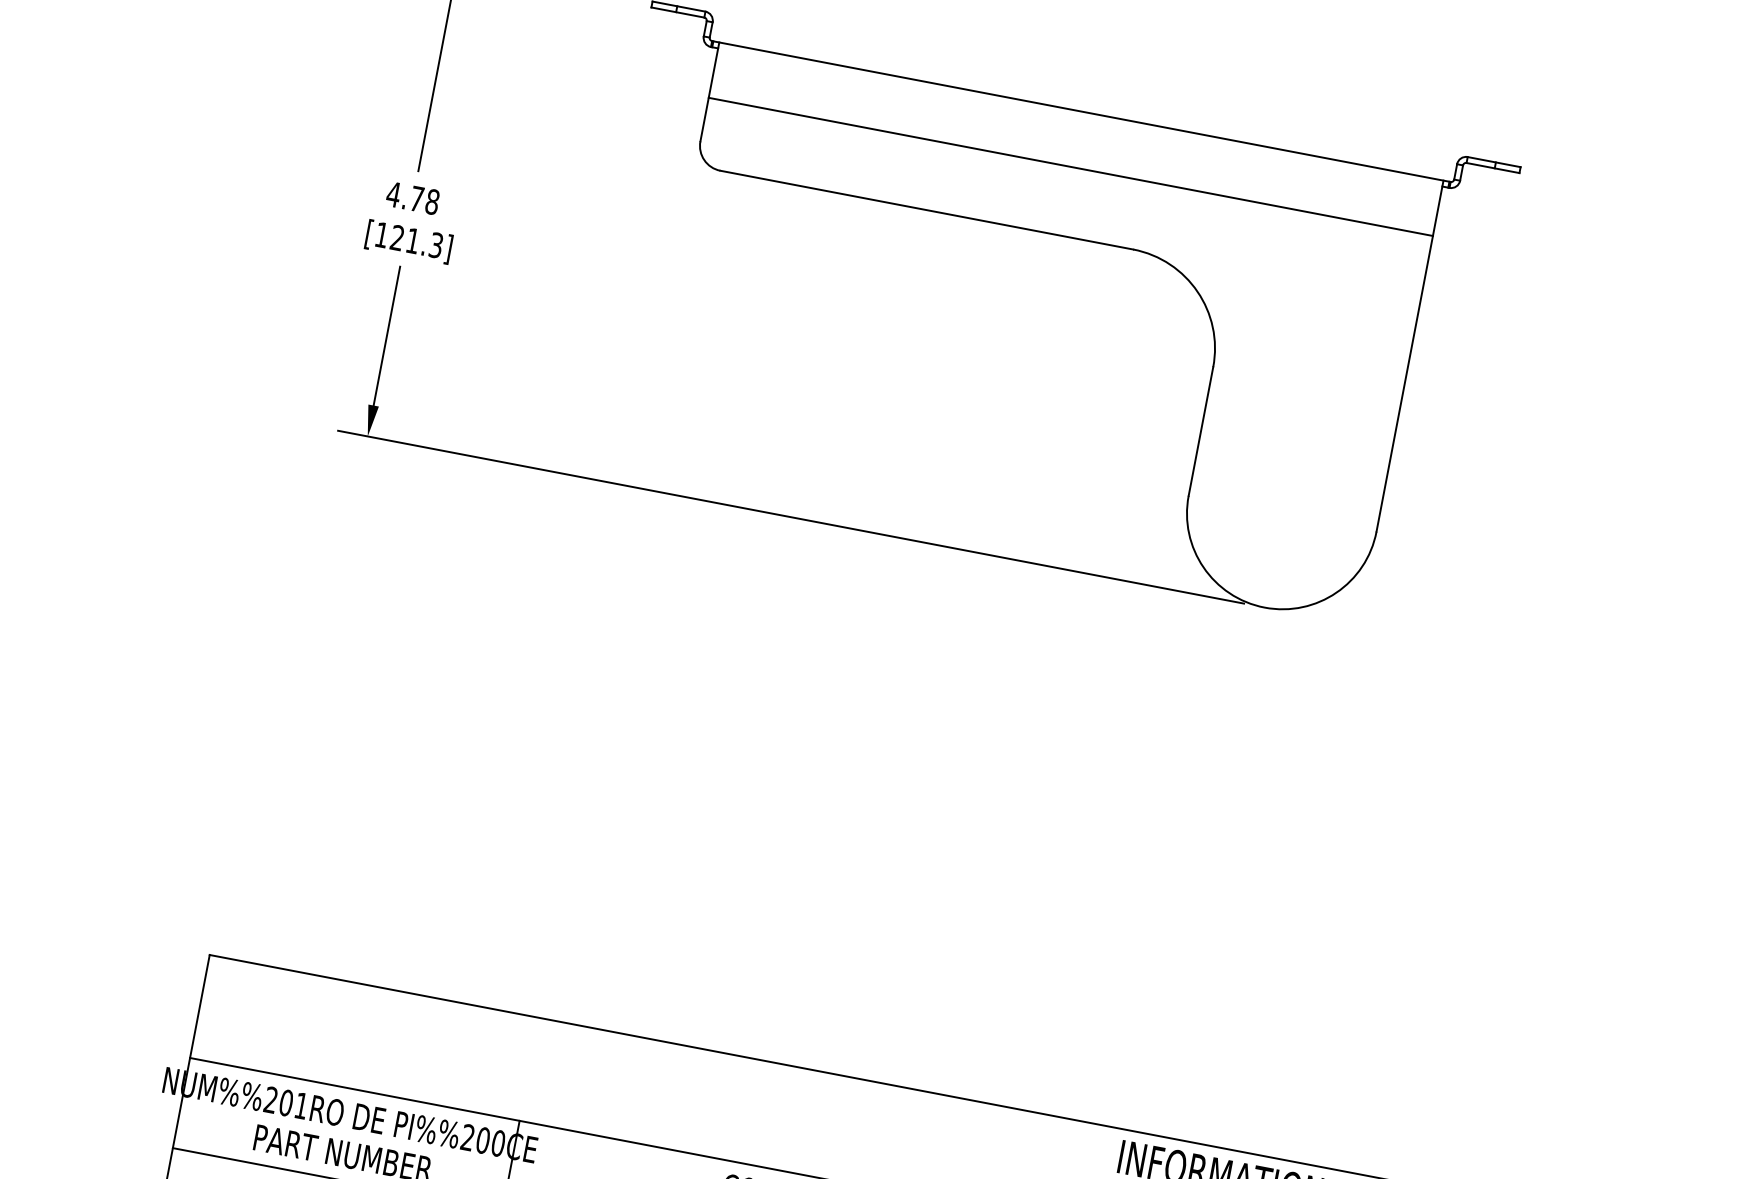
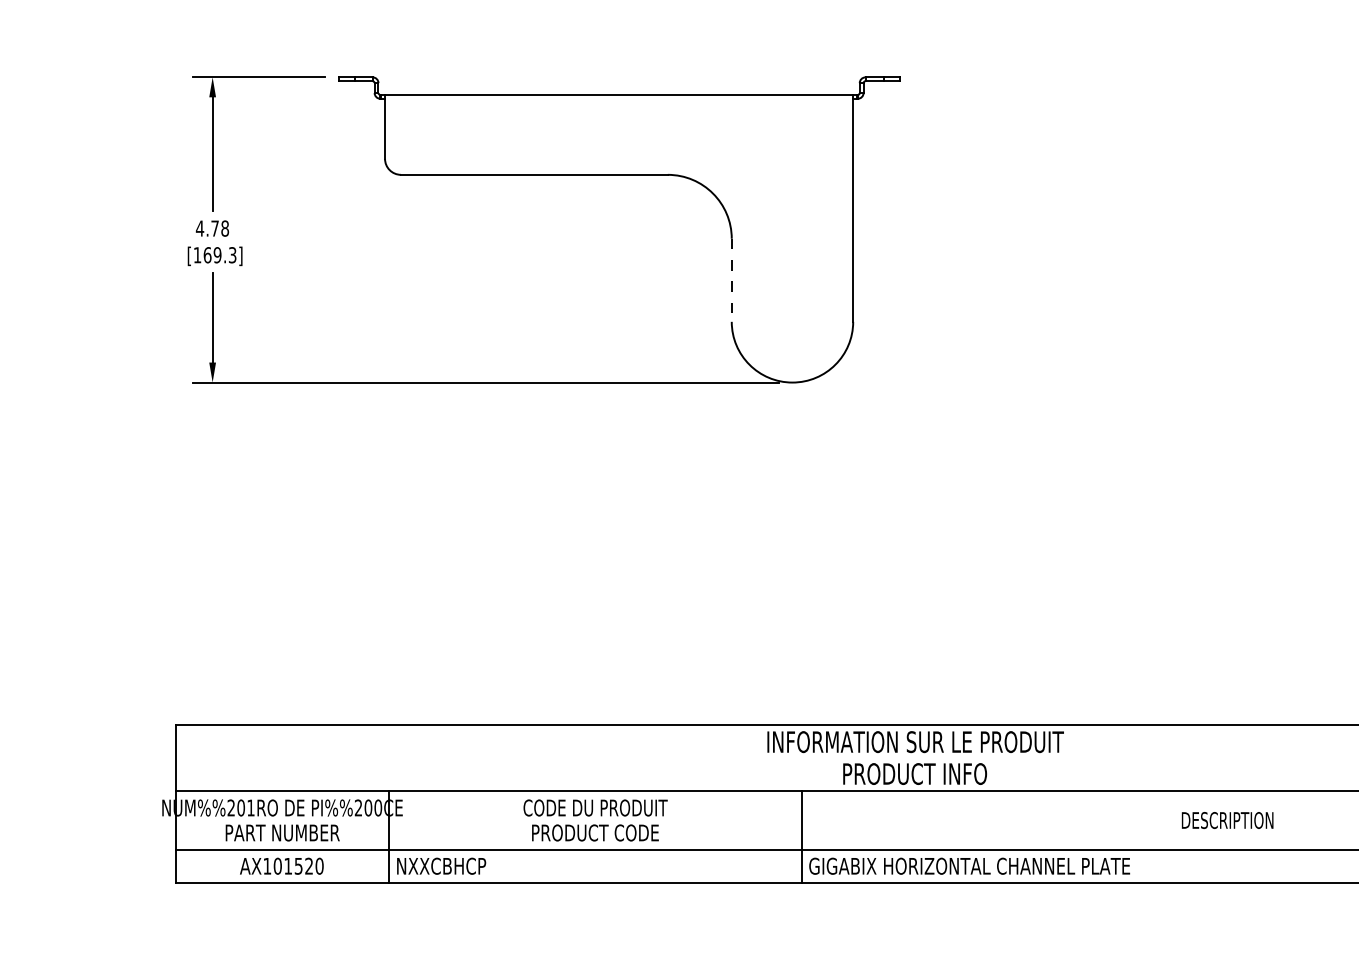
line: (1071, 166) -> (619, 130), removed
text: (405, 239) -> (212, 255), [121.3] -> [169.3]
line: (1200, 431) -> (731, 280), solid -> dashed

